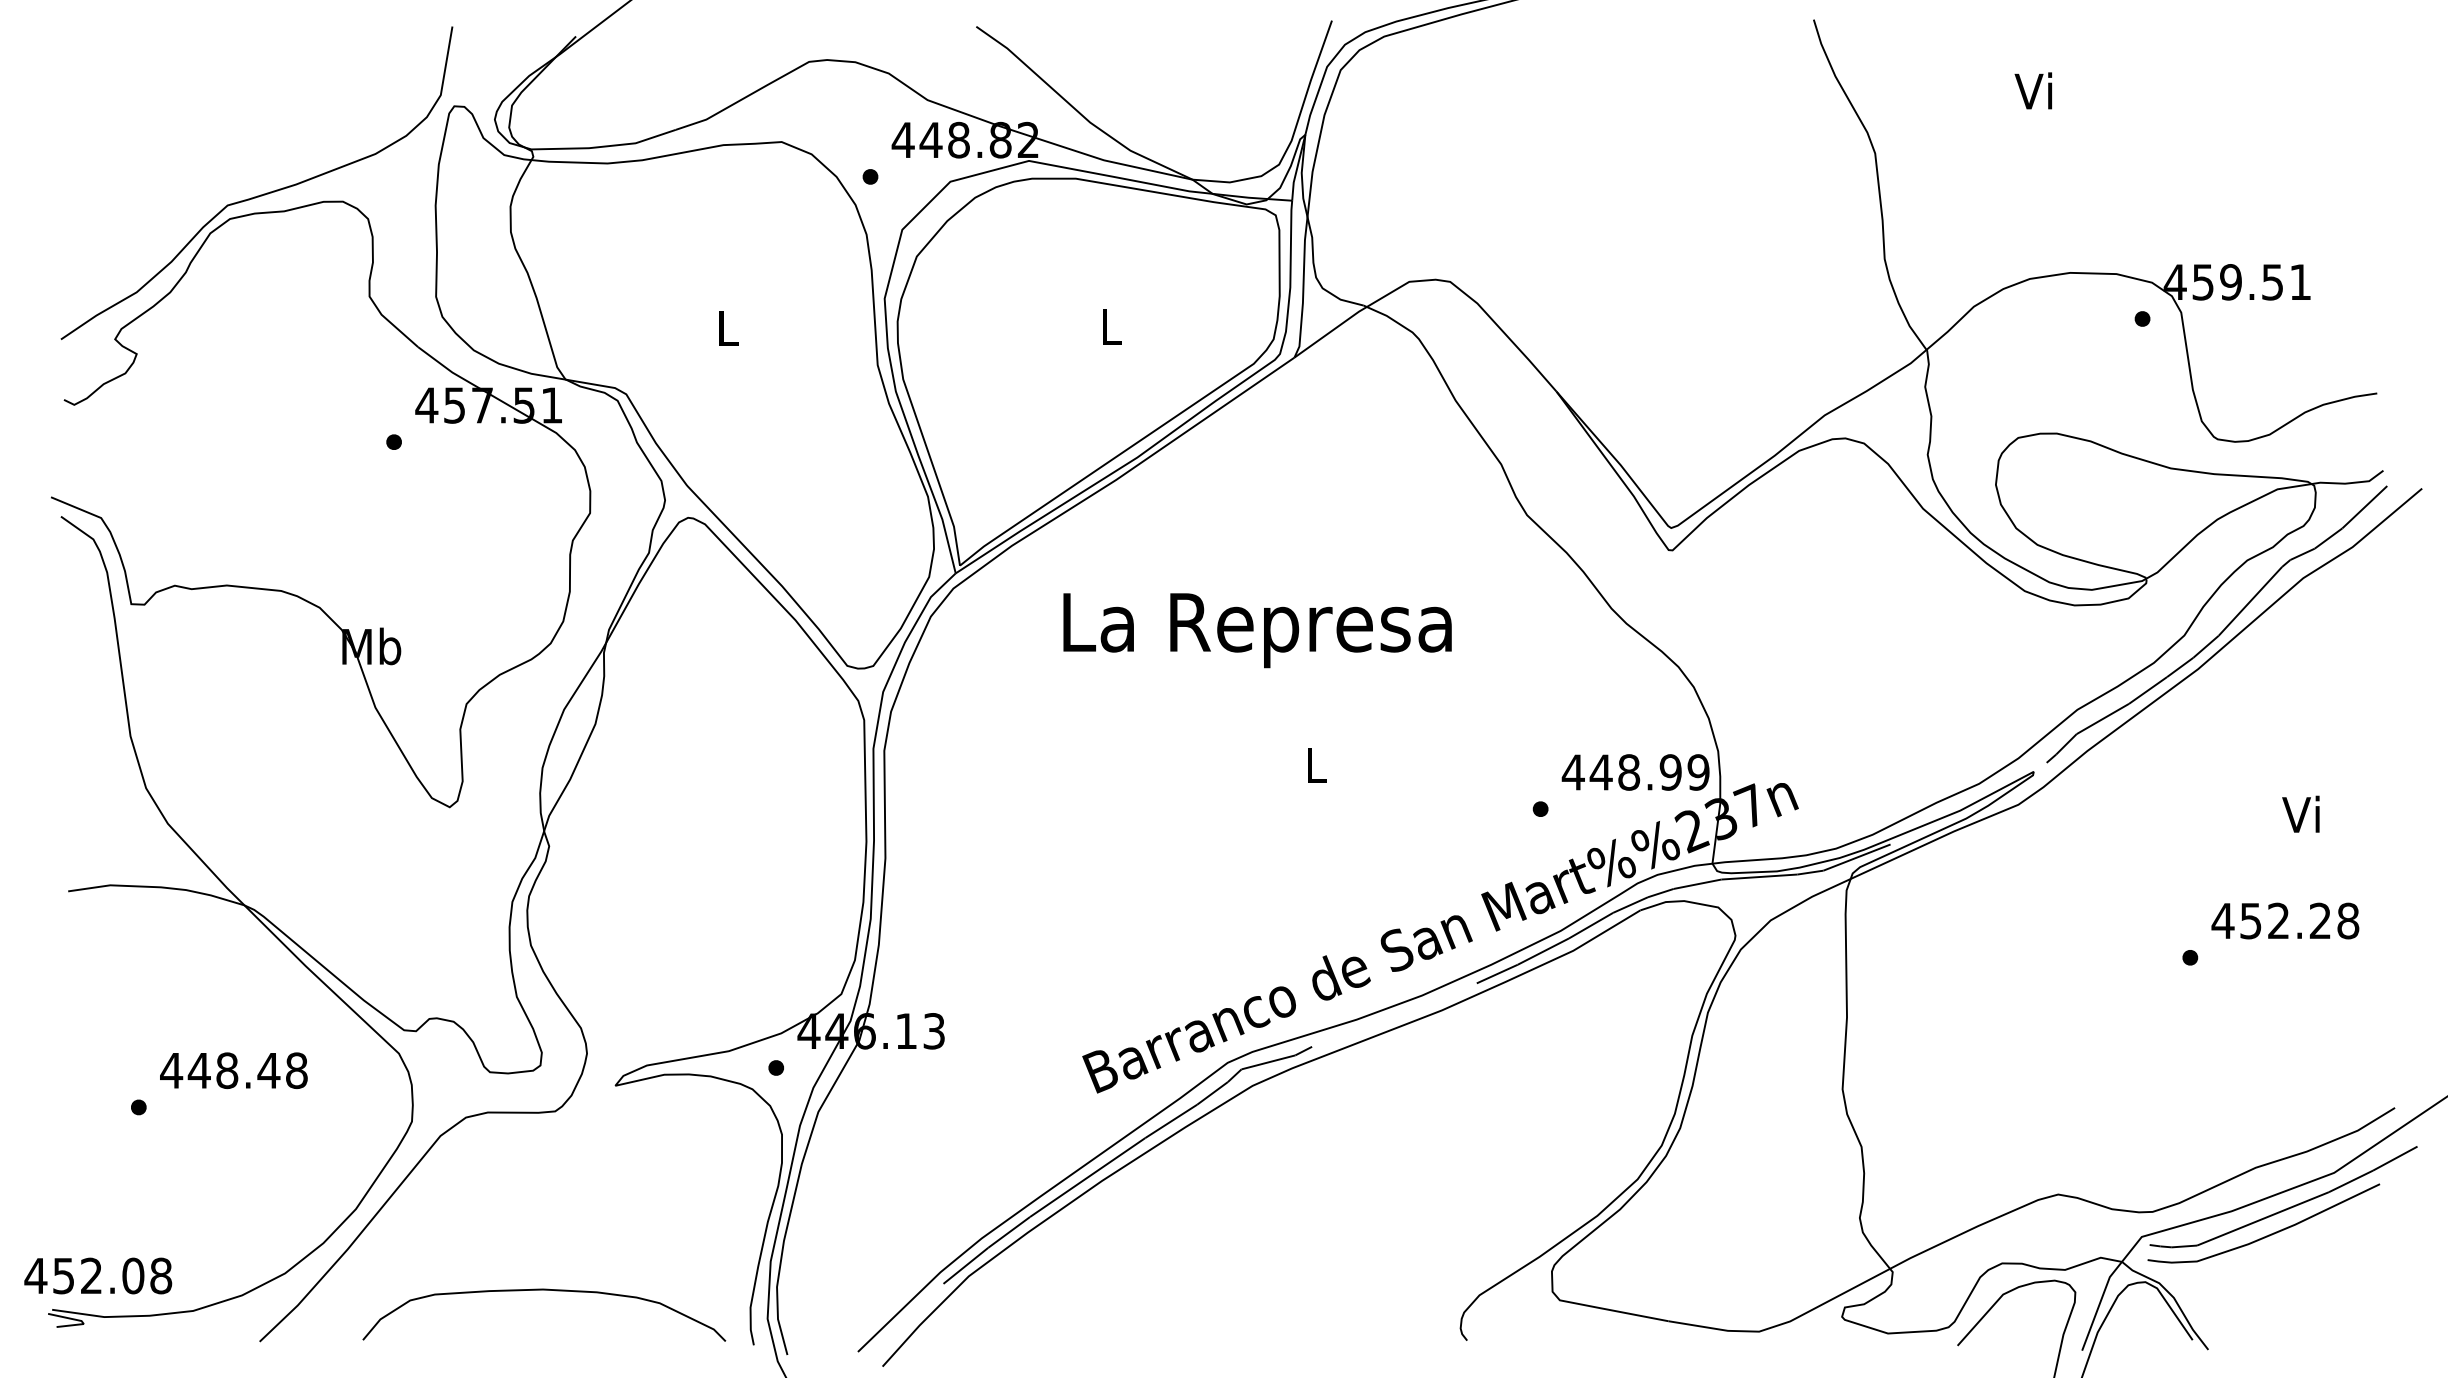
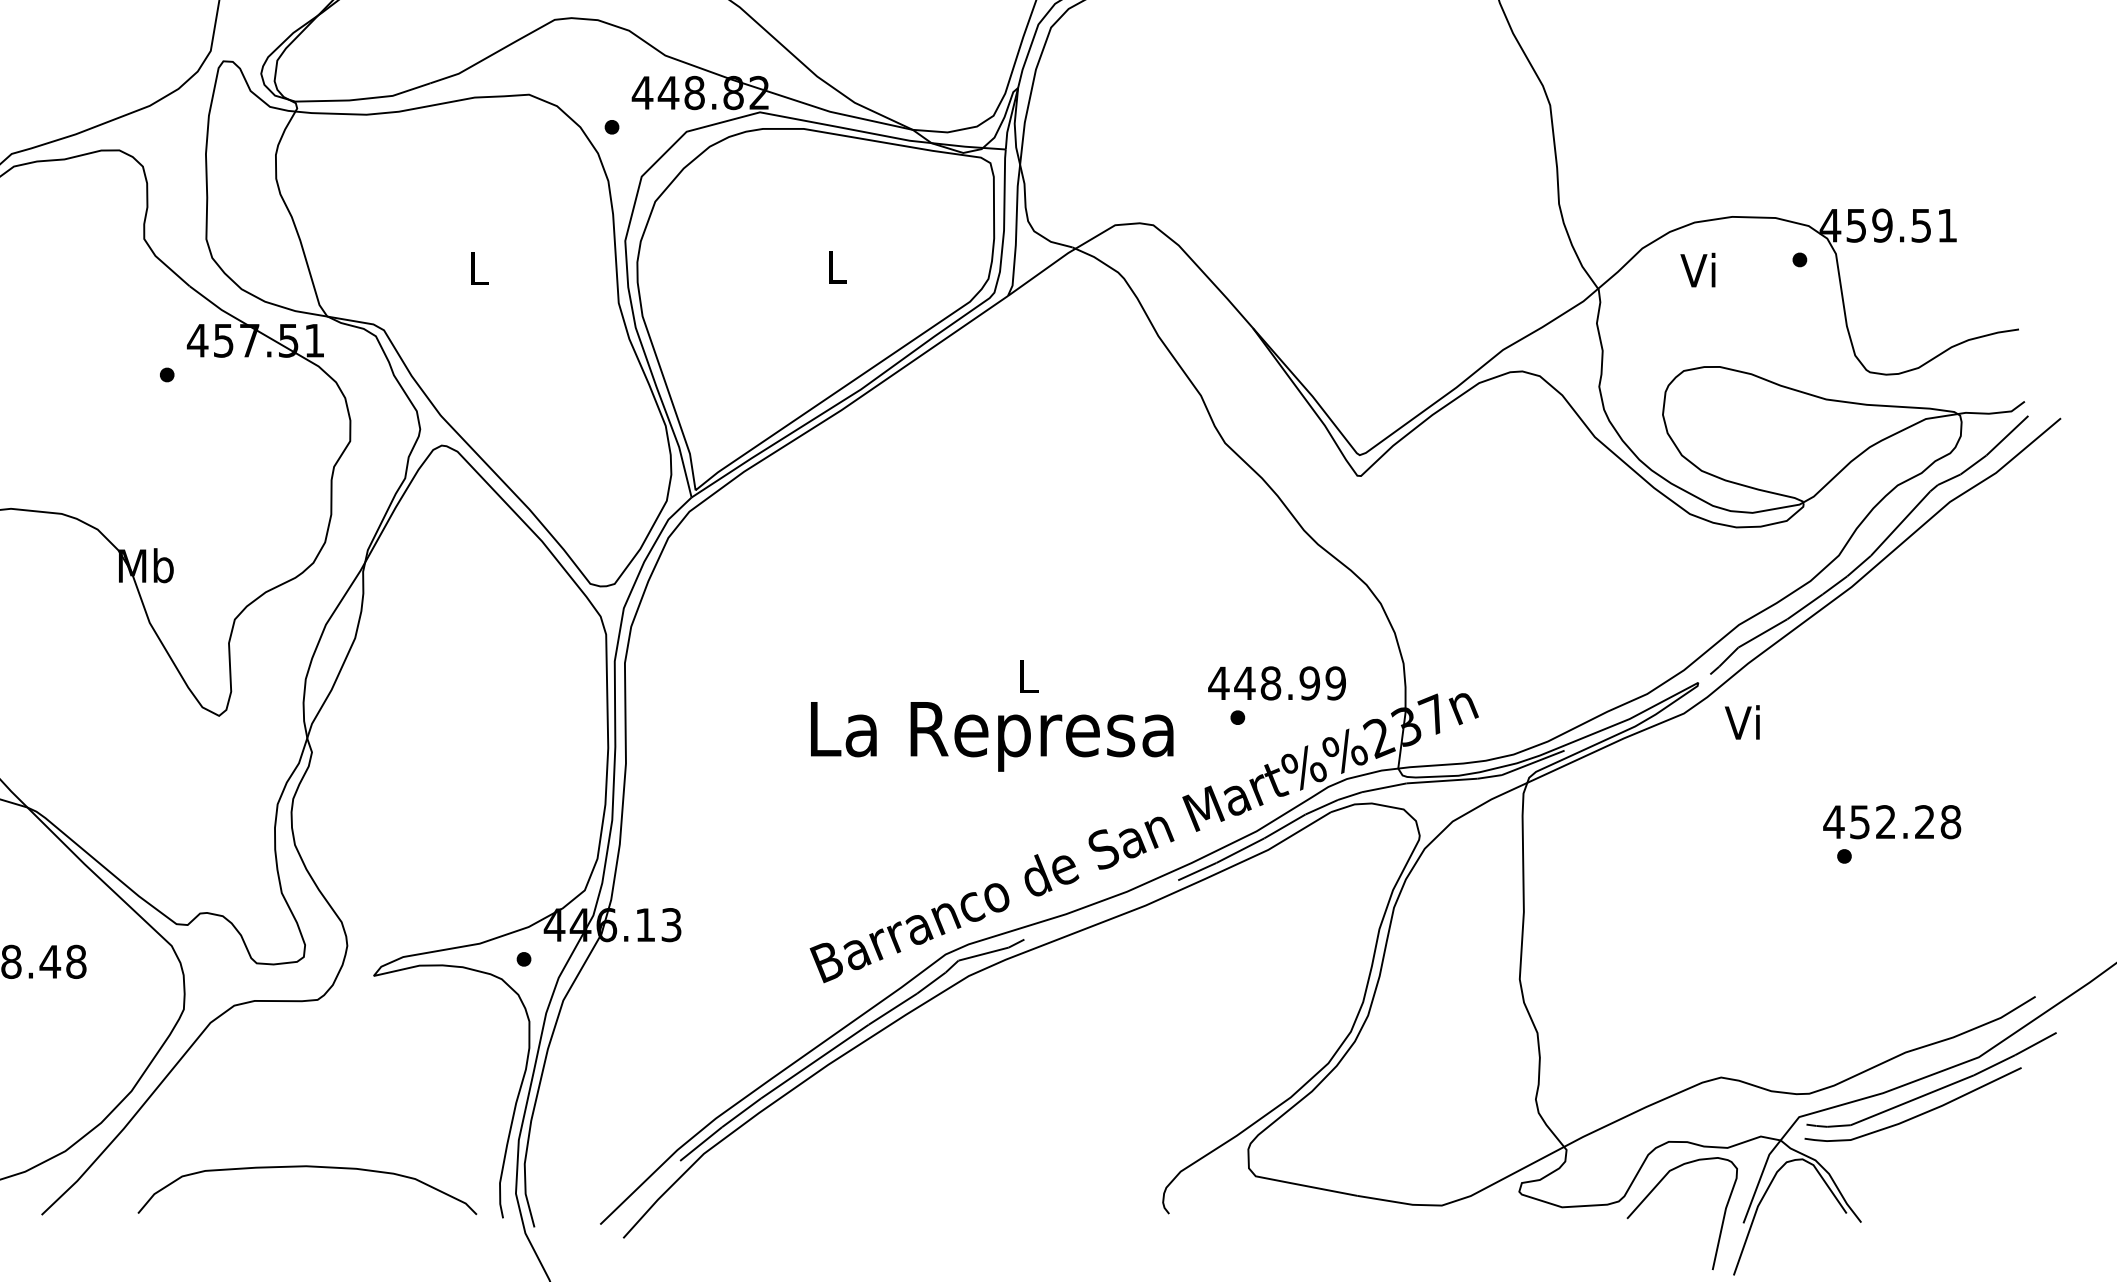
text: (2032, 90) -> (1697, 269), moved
text: (1257, 630) -> (992, 736), moved
text: (1635, 772) -> (1276, 683), moved
text: (2300, 813) -> (1741, 721), moved
text: (2285, 920) -> (1892, 821), moved

